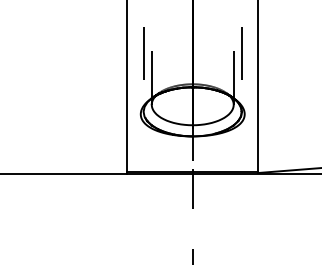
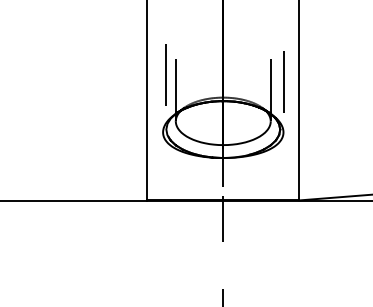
line: (142, 53) -> (165, 74), moved
line: (241, 53) -> (283, 81), moved

